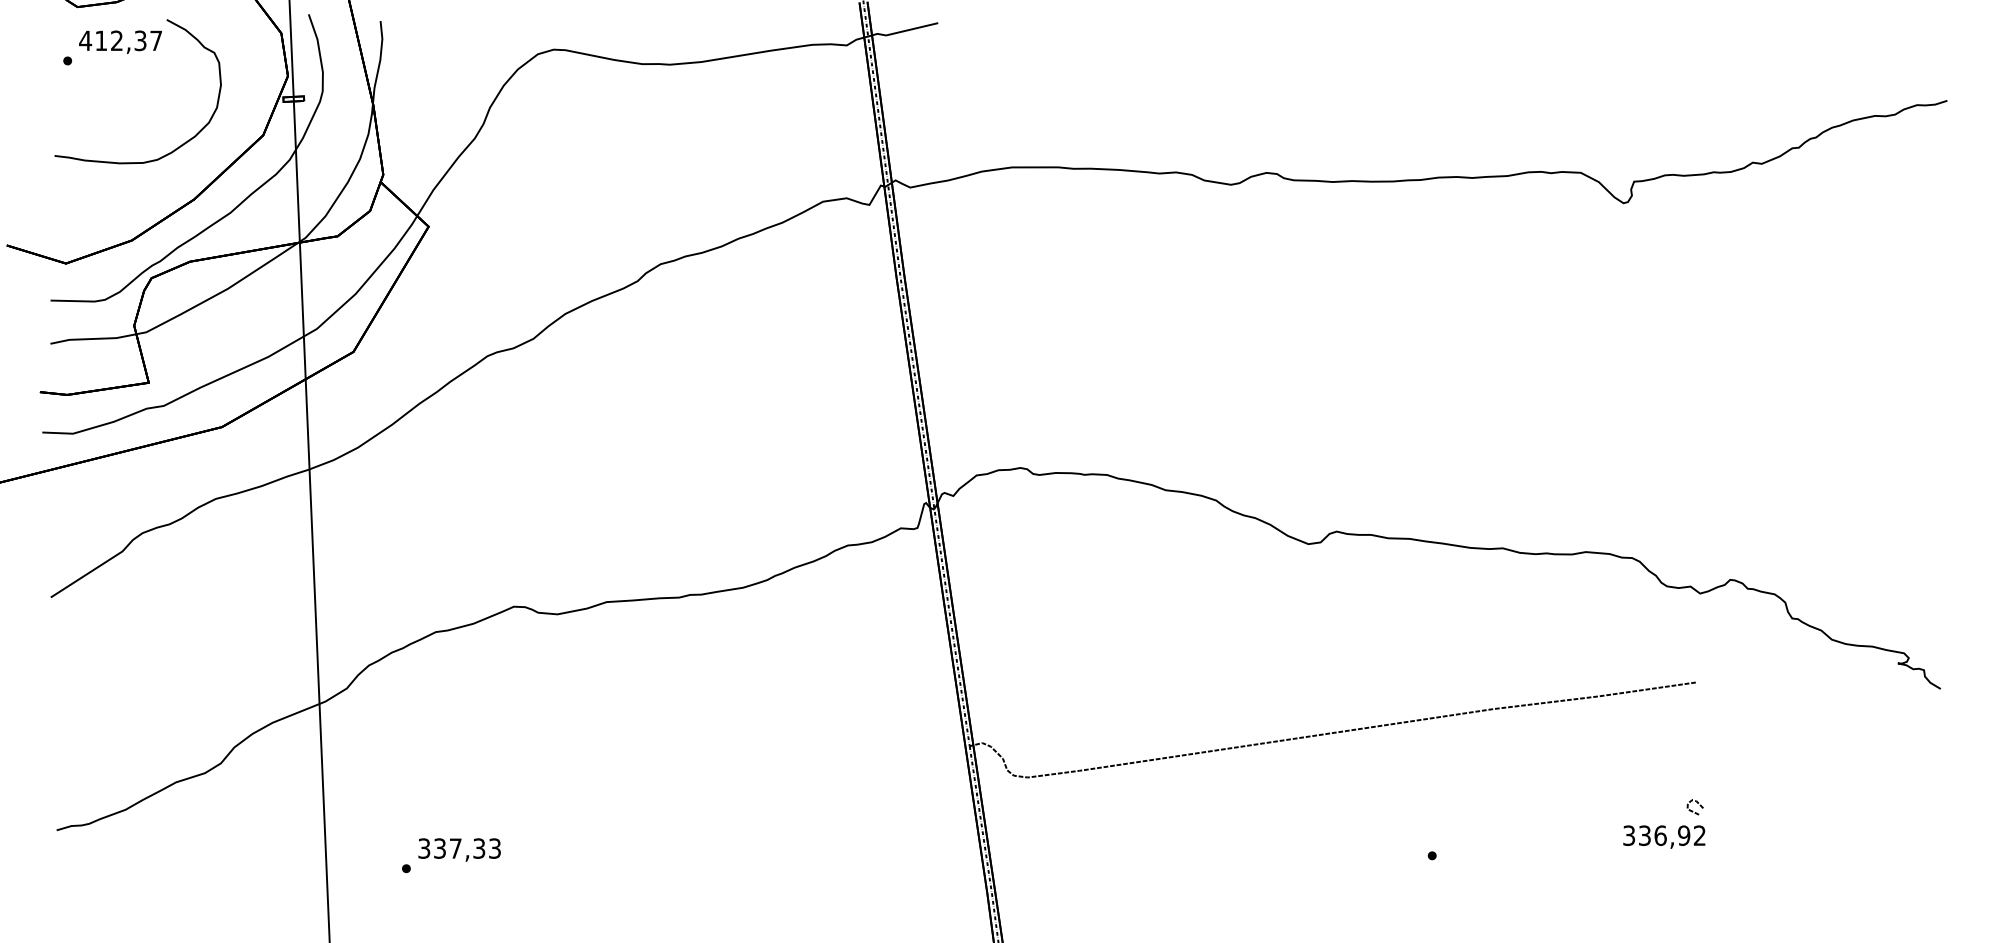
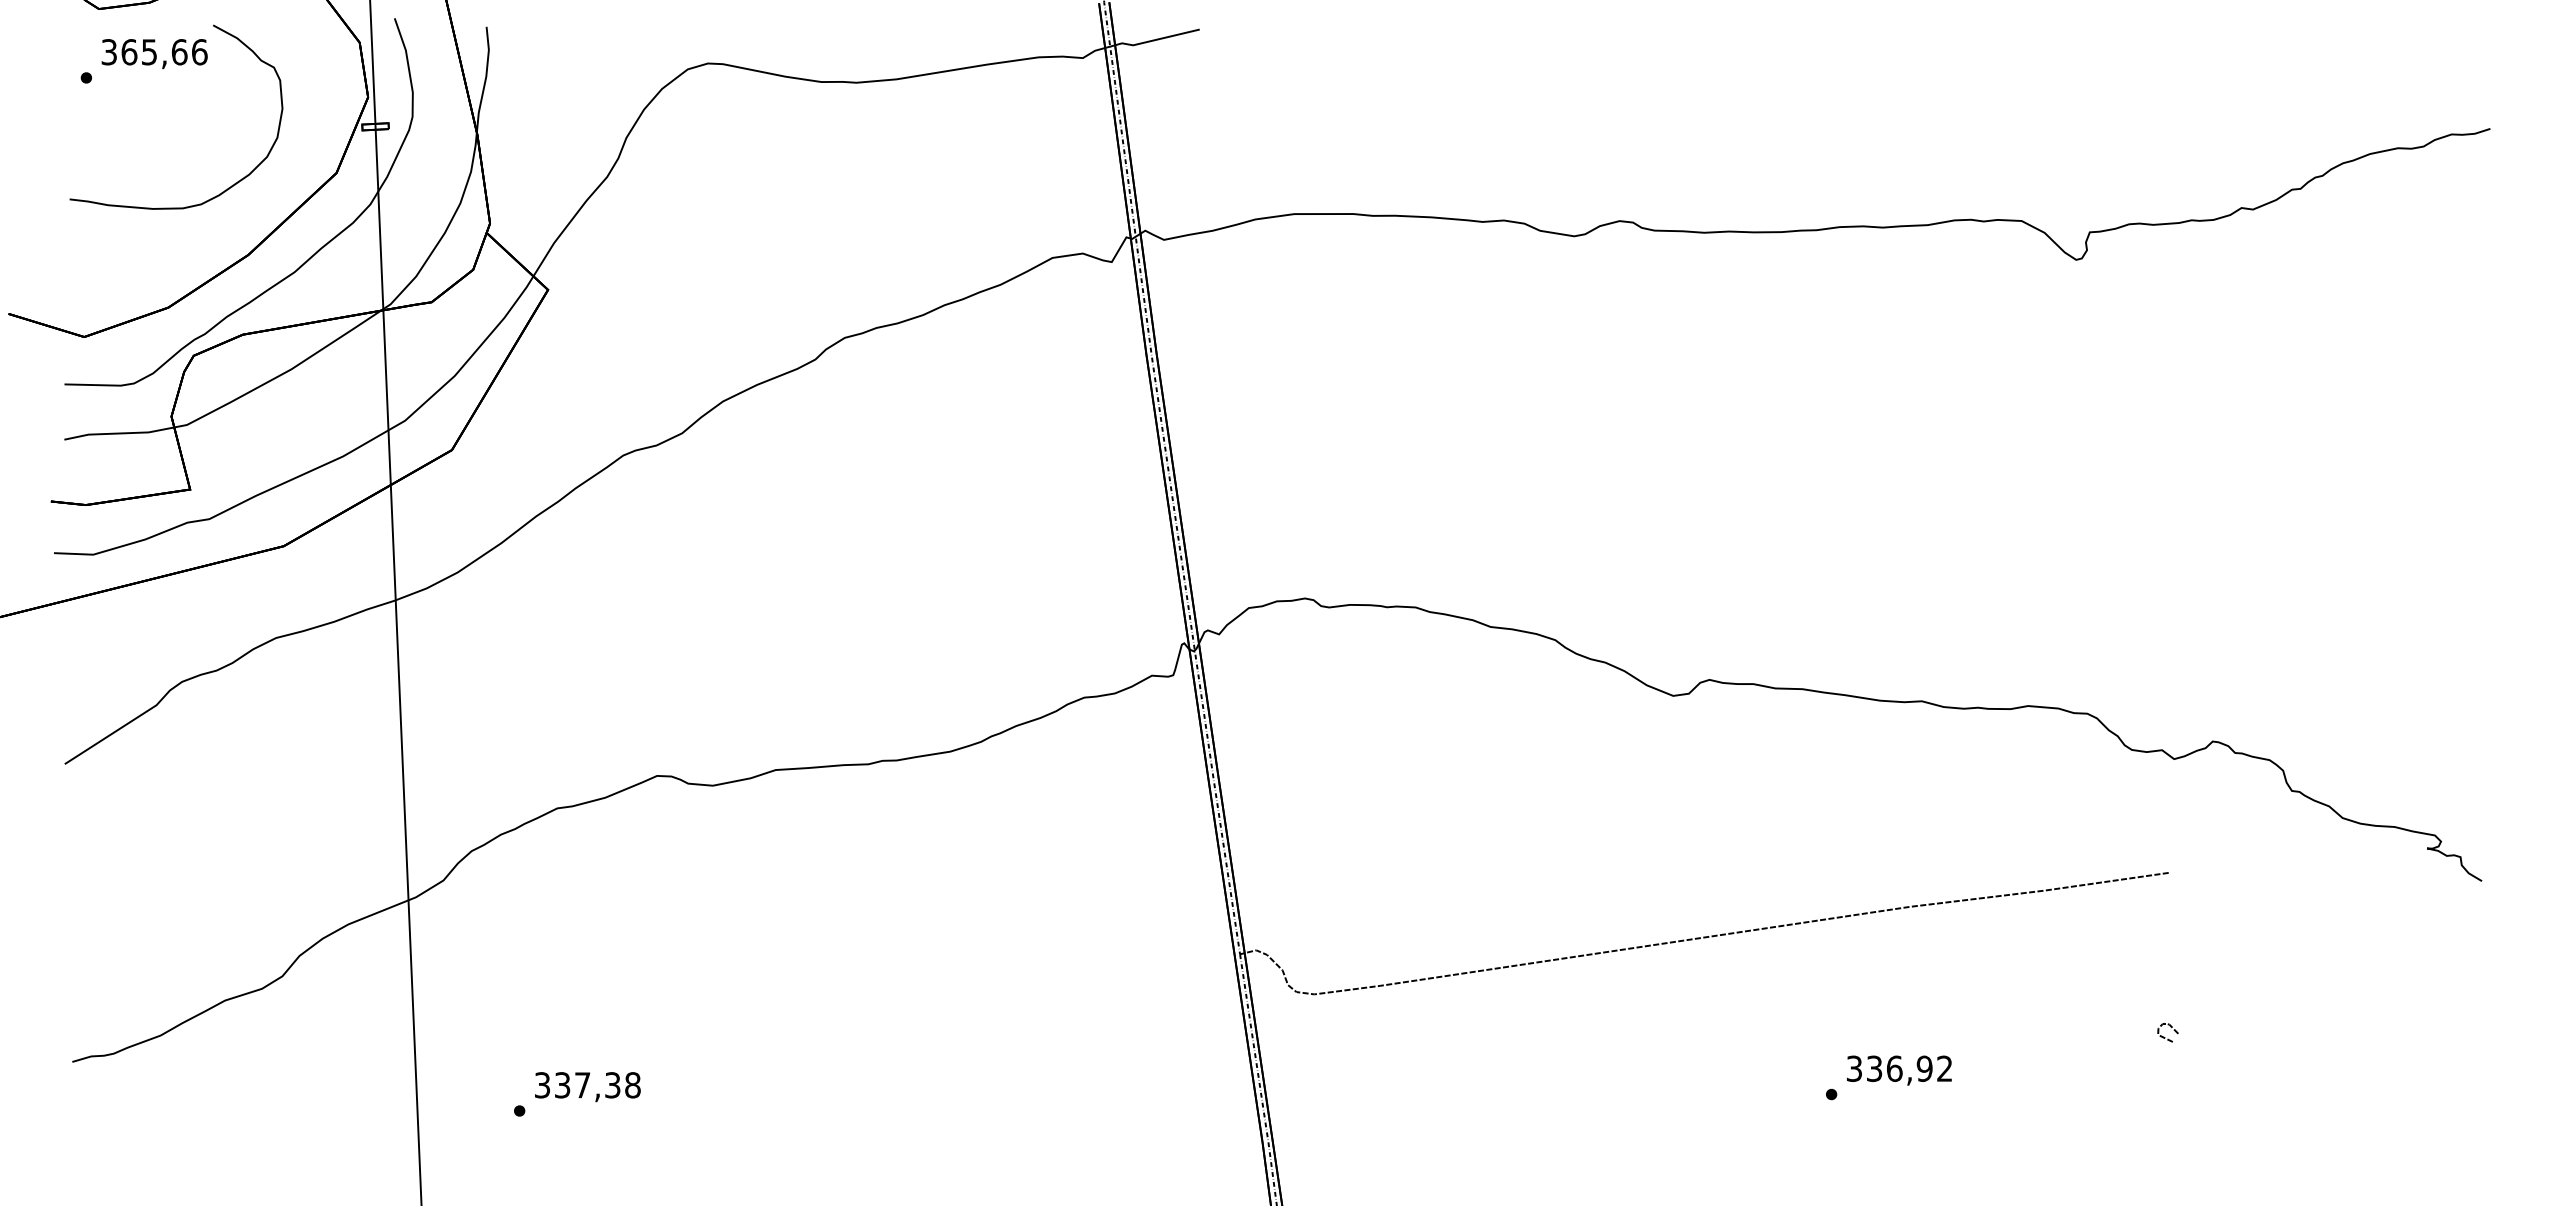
text: (120, 41) -> (153, 52), 412,37 -> 365,66
text: (1664, 837) -> (1899, 1070), moved
text: (494, 848) -> (632, 1085), 337,33 -> 337,38

